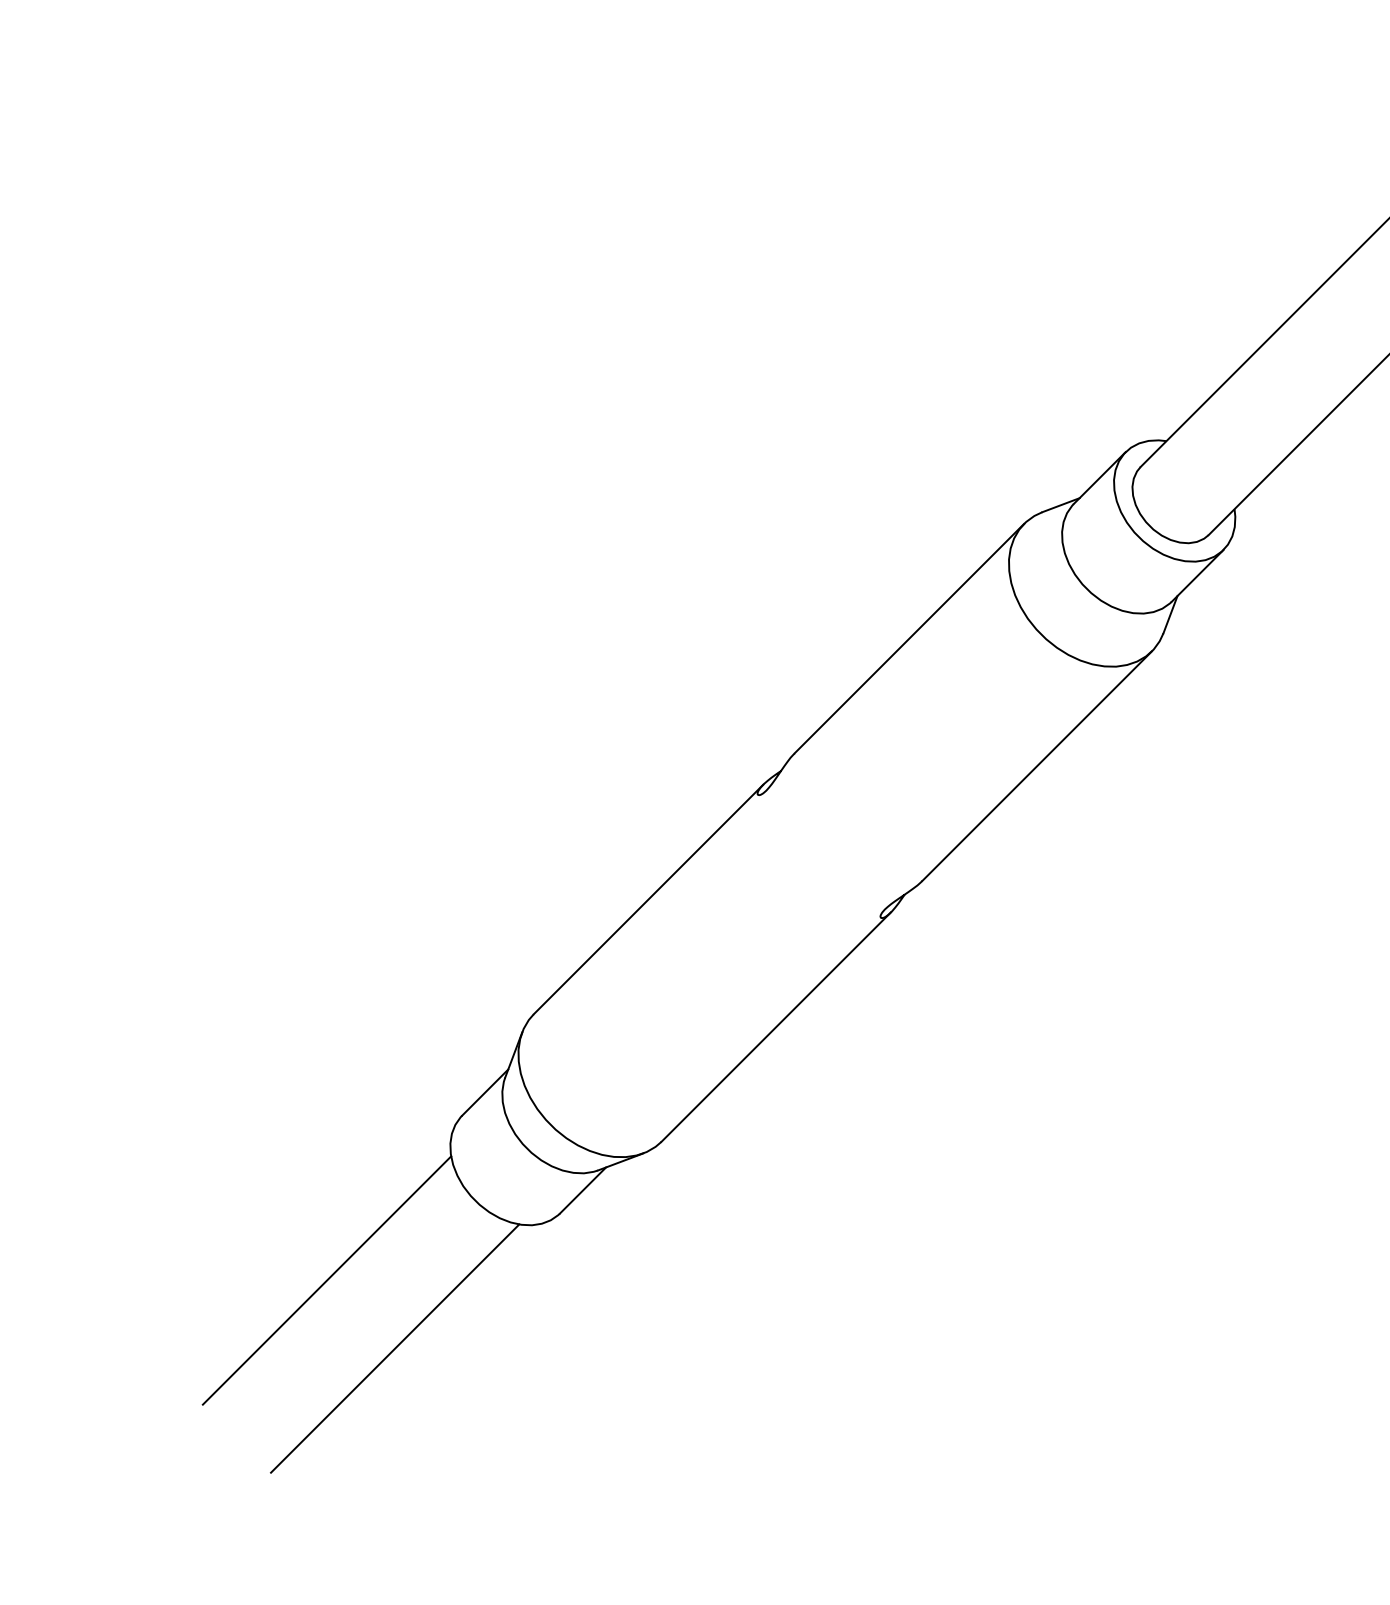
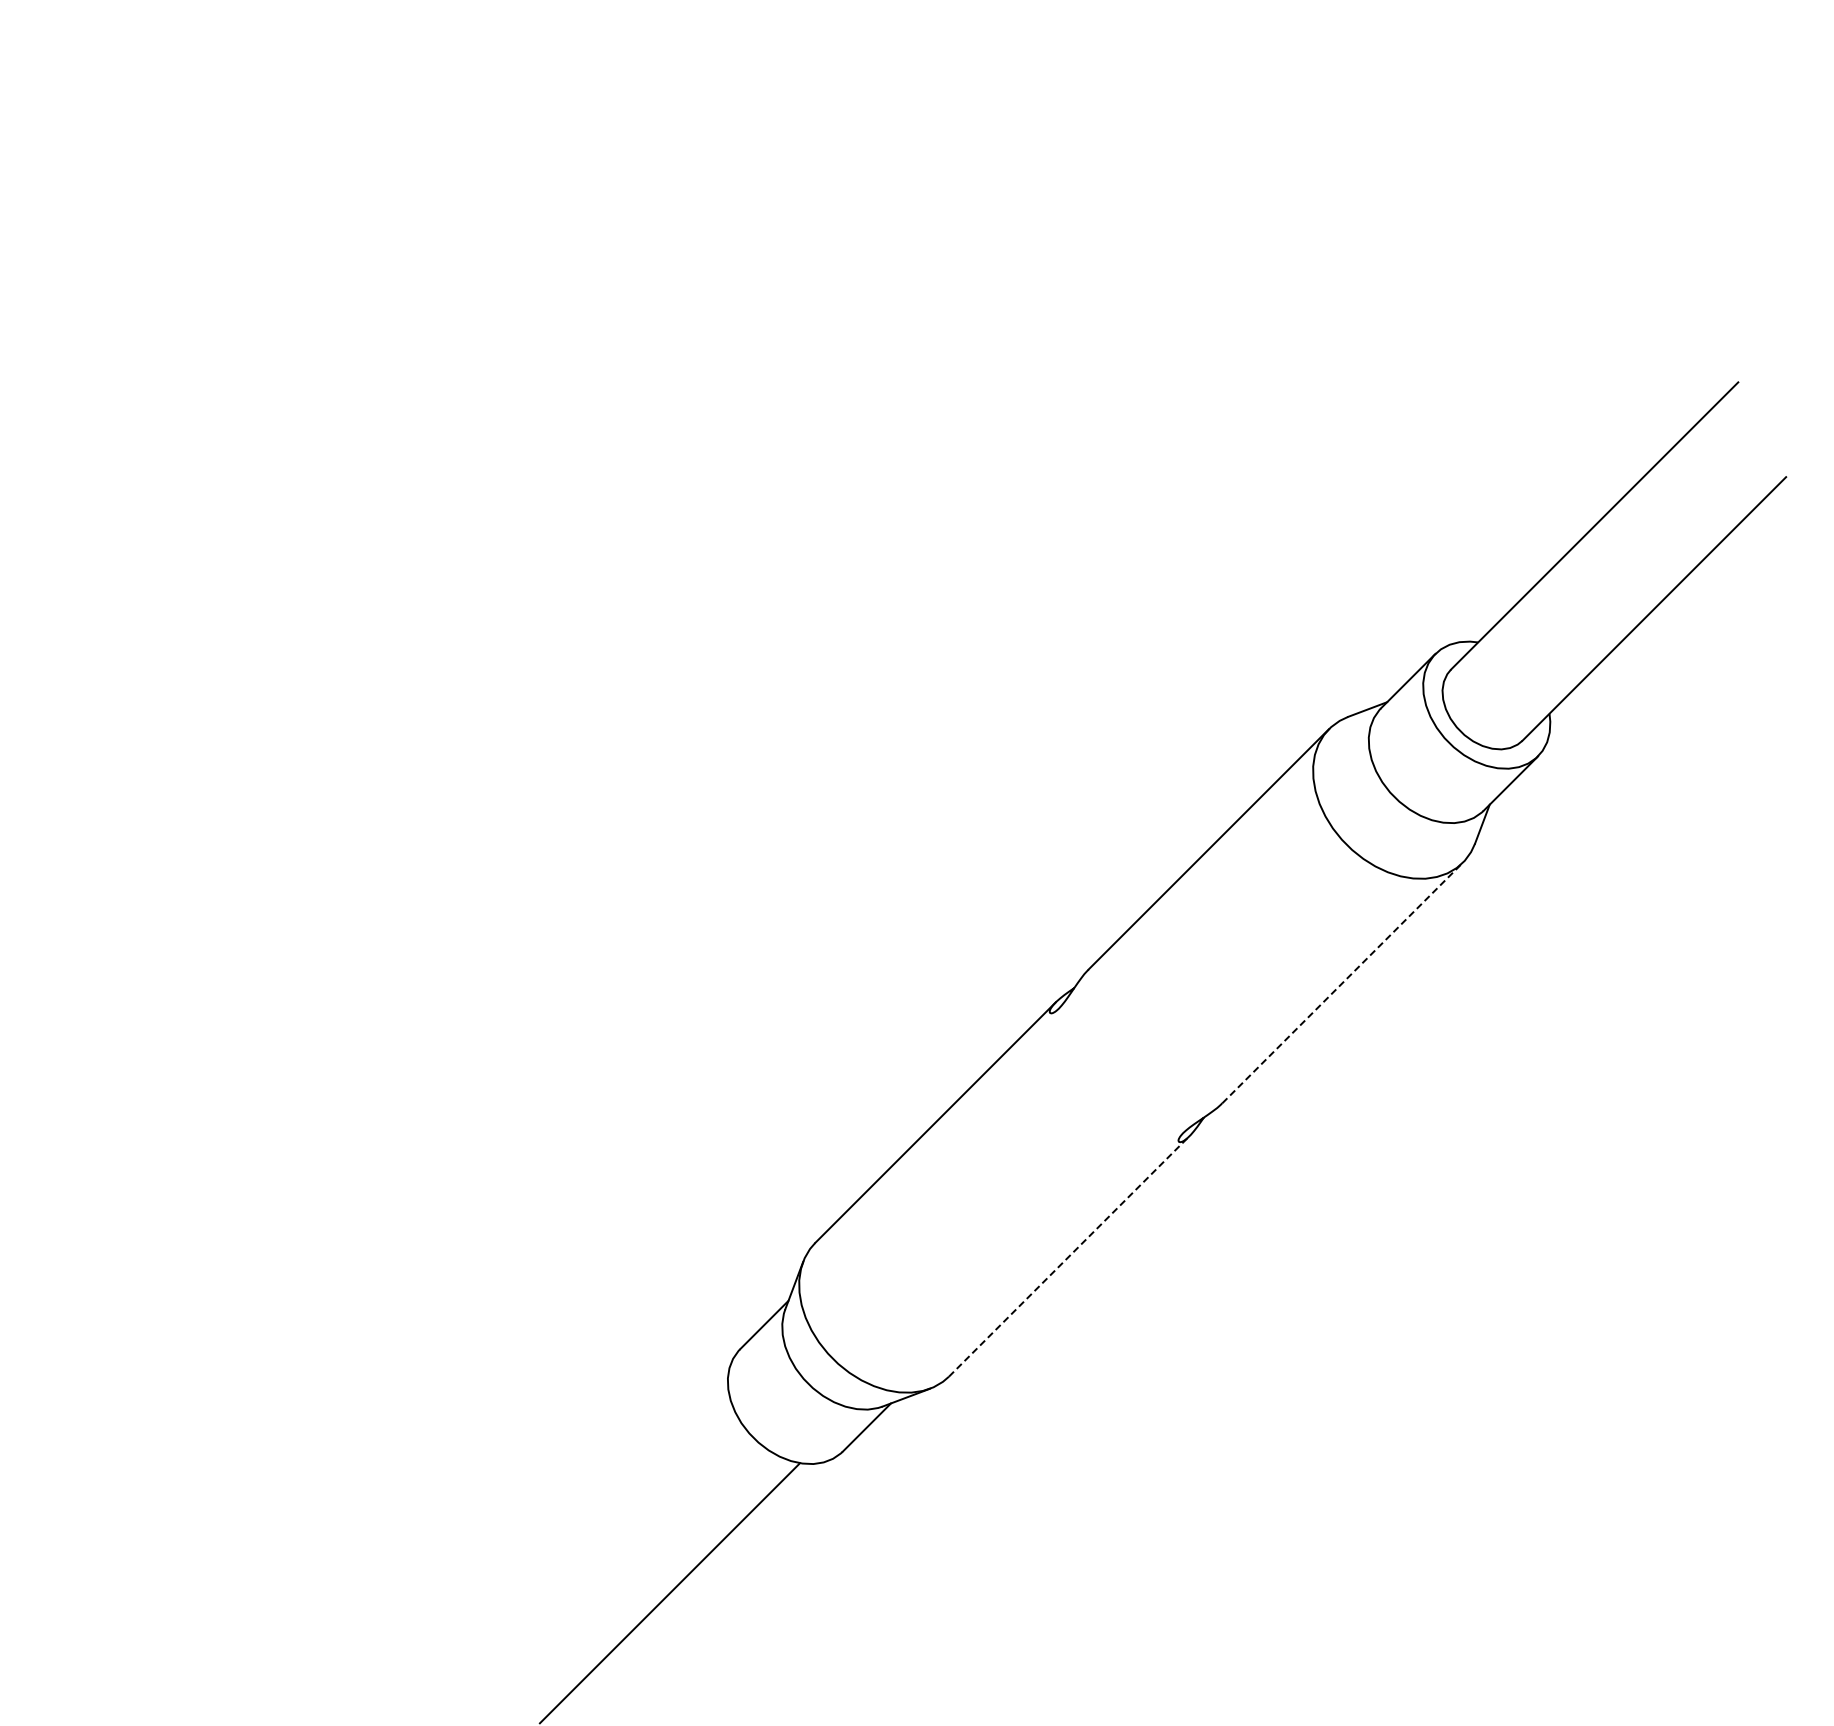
line: (1037, 765) -> (1343, 982), solid -> dashed
line: (776, 1027) -> (1069, 1256), solid -> dashed
line: (326, 1280) -> (598, 1521), removed

